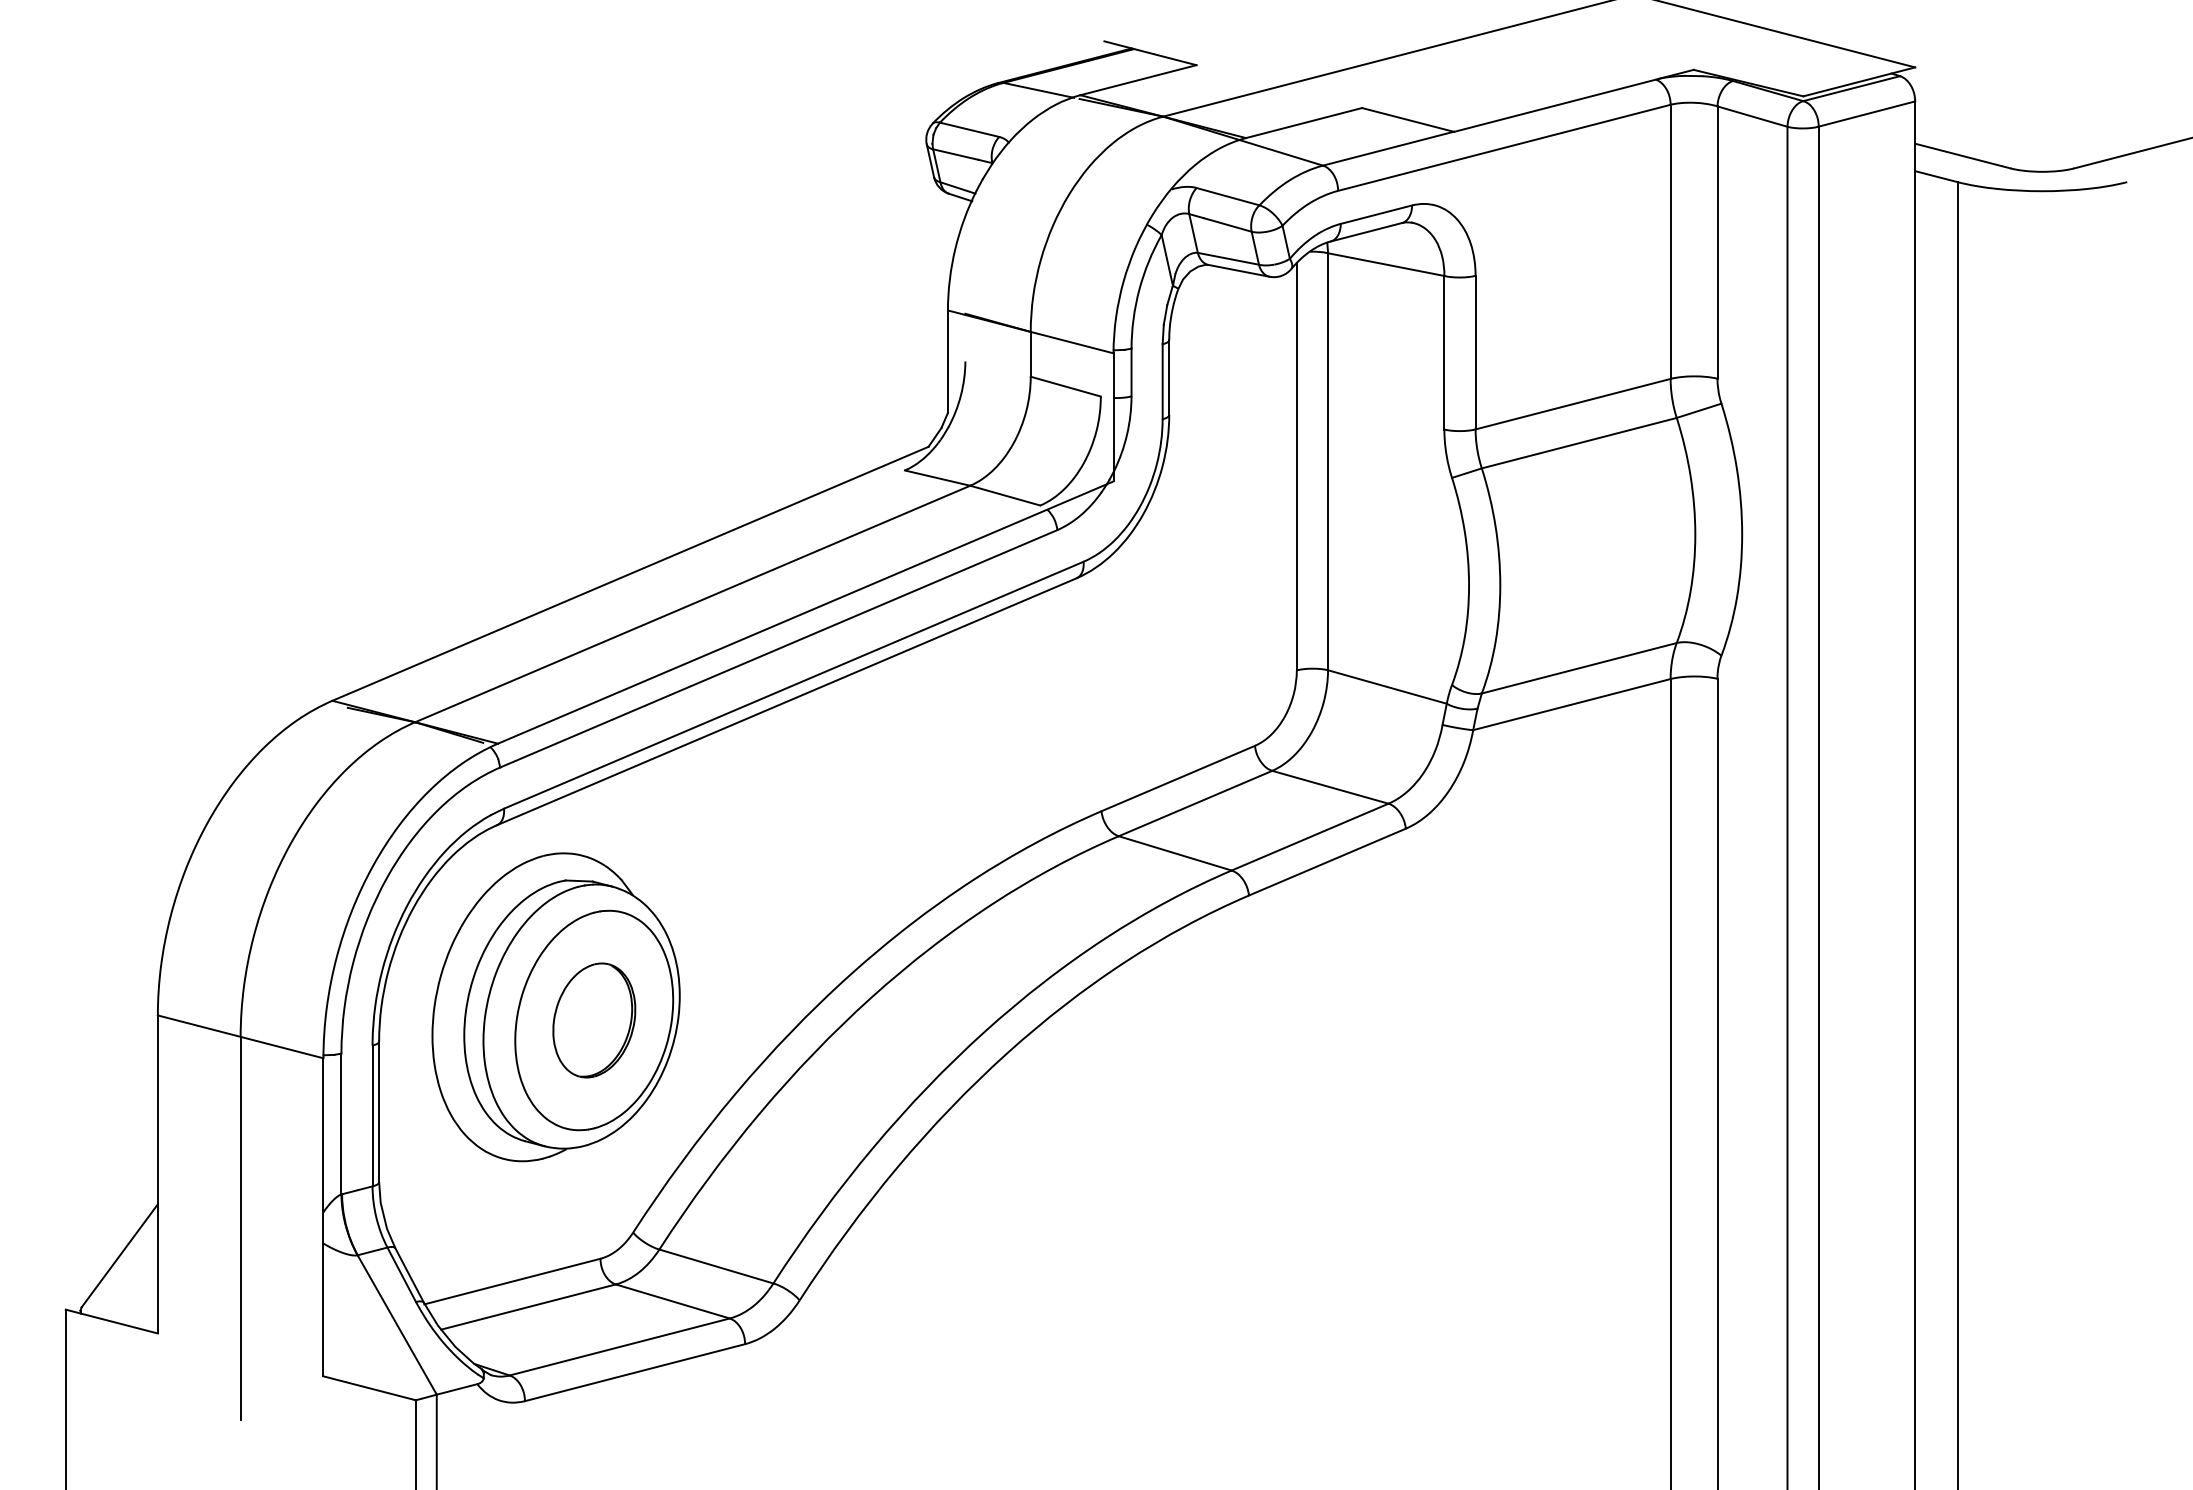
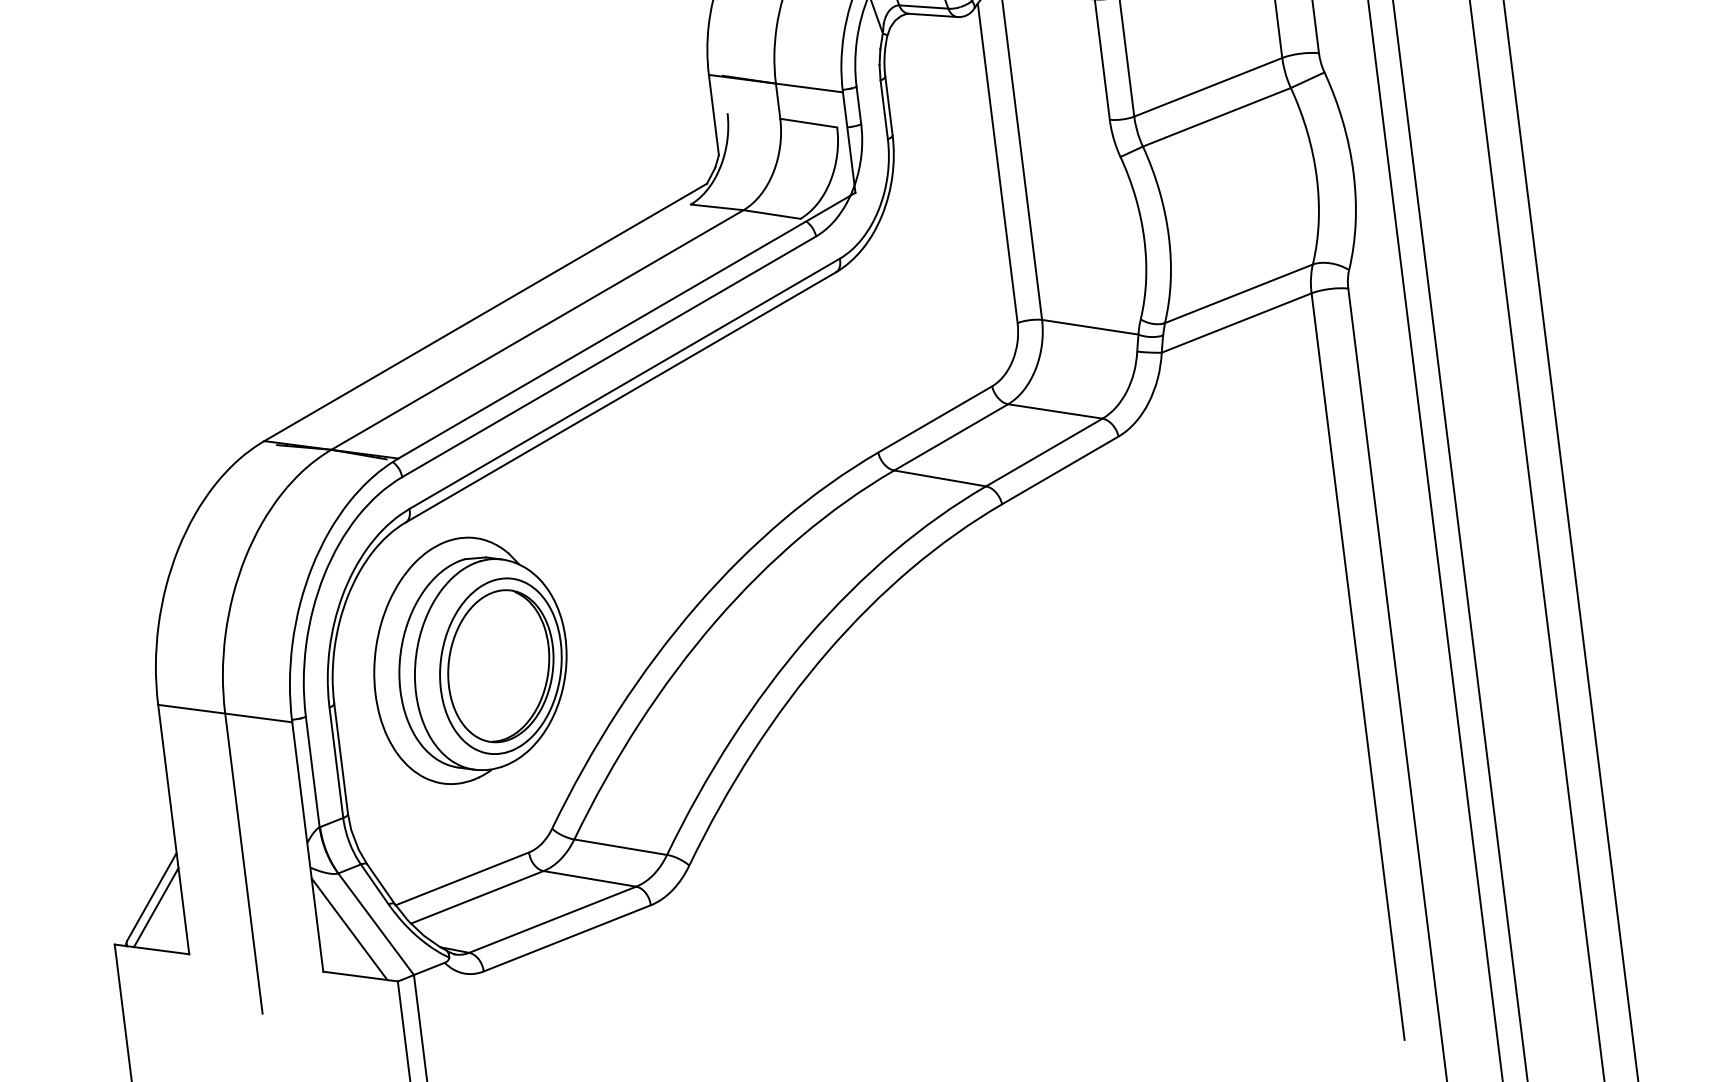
part: (594, 1020) -> (501, 666), size x1.67
line: (123, 1269) -> (156, 907), added
line: (362, 1326) -> (349, 928), added

